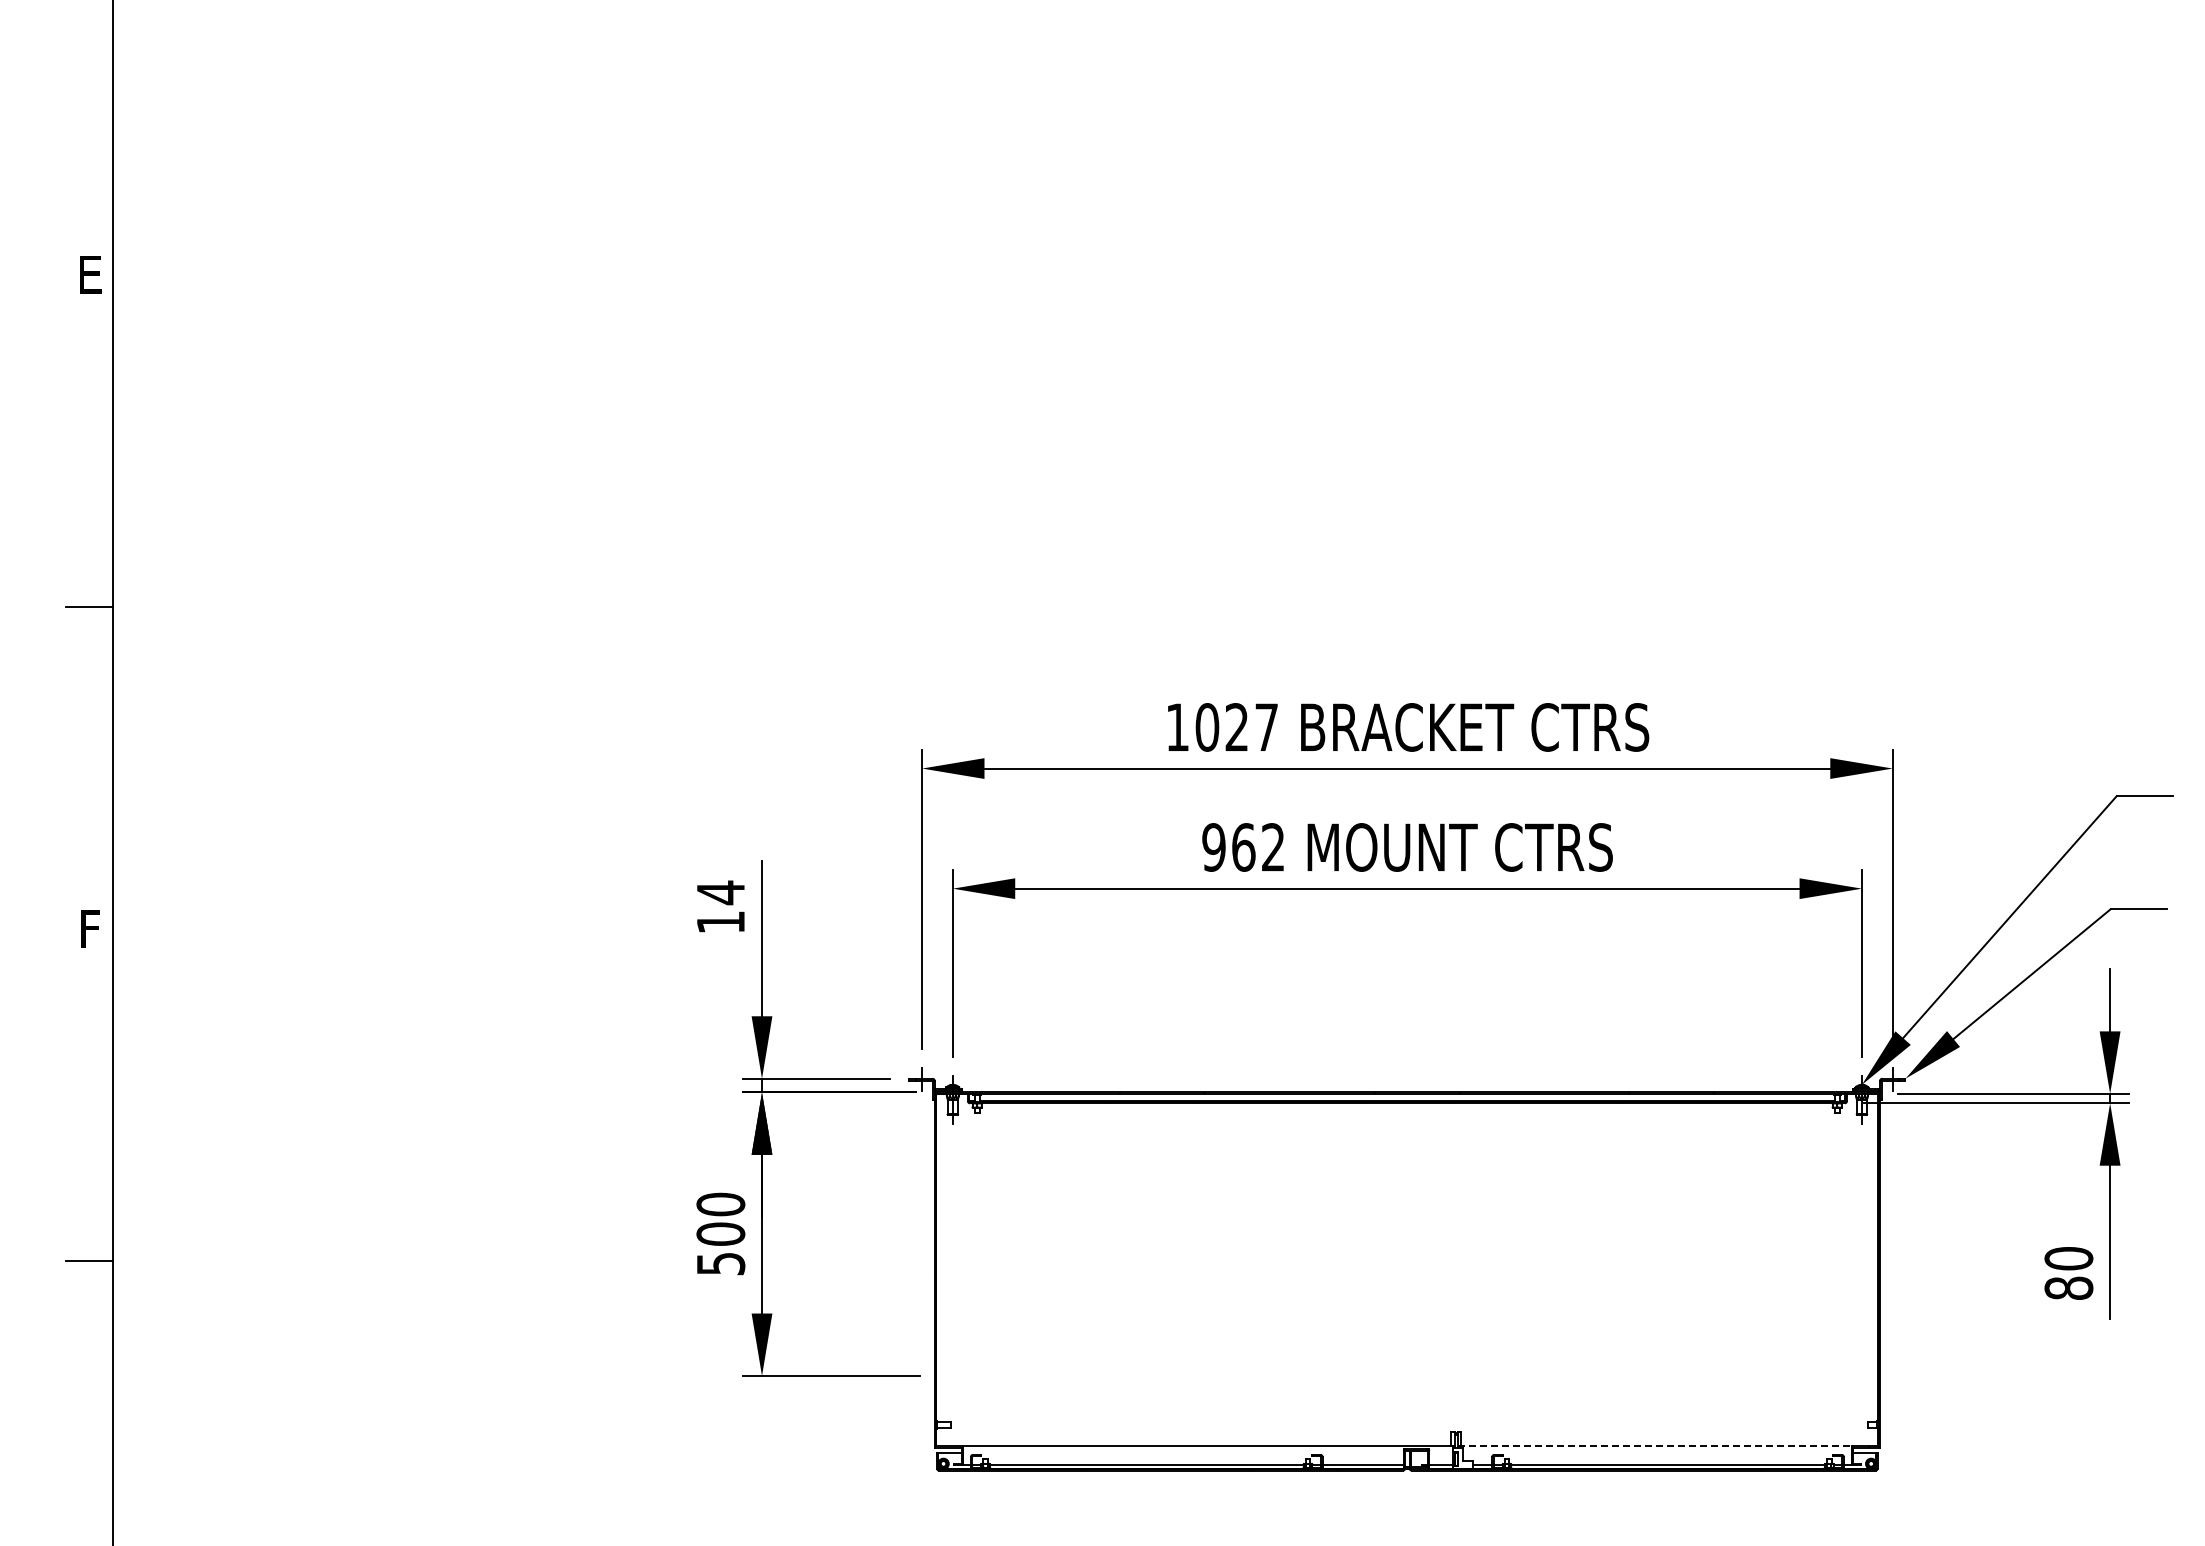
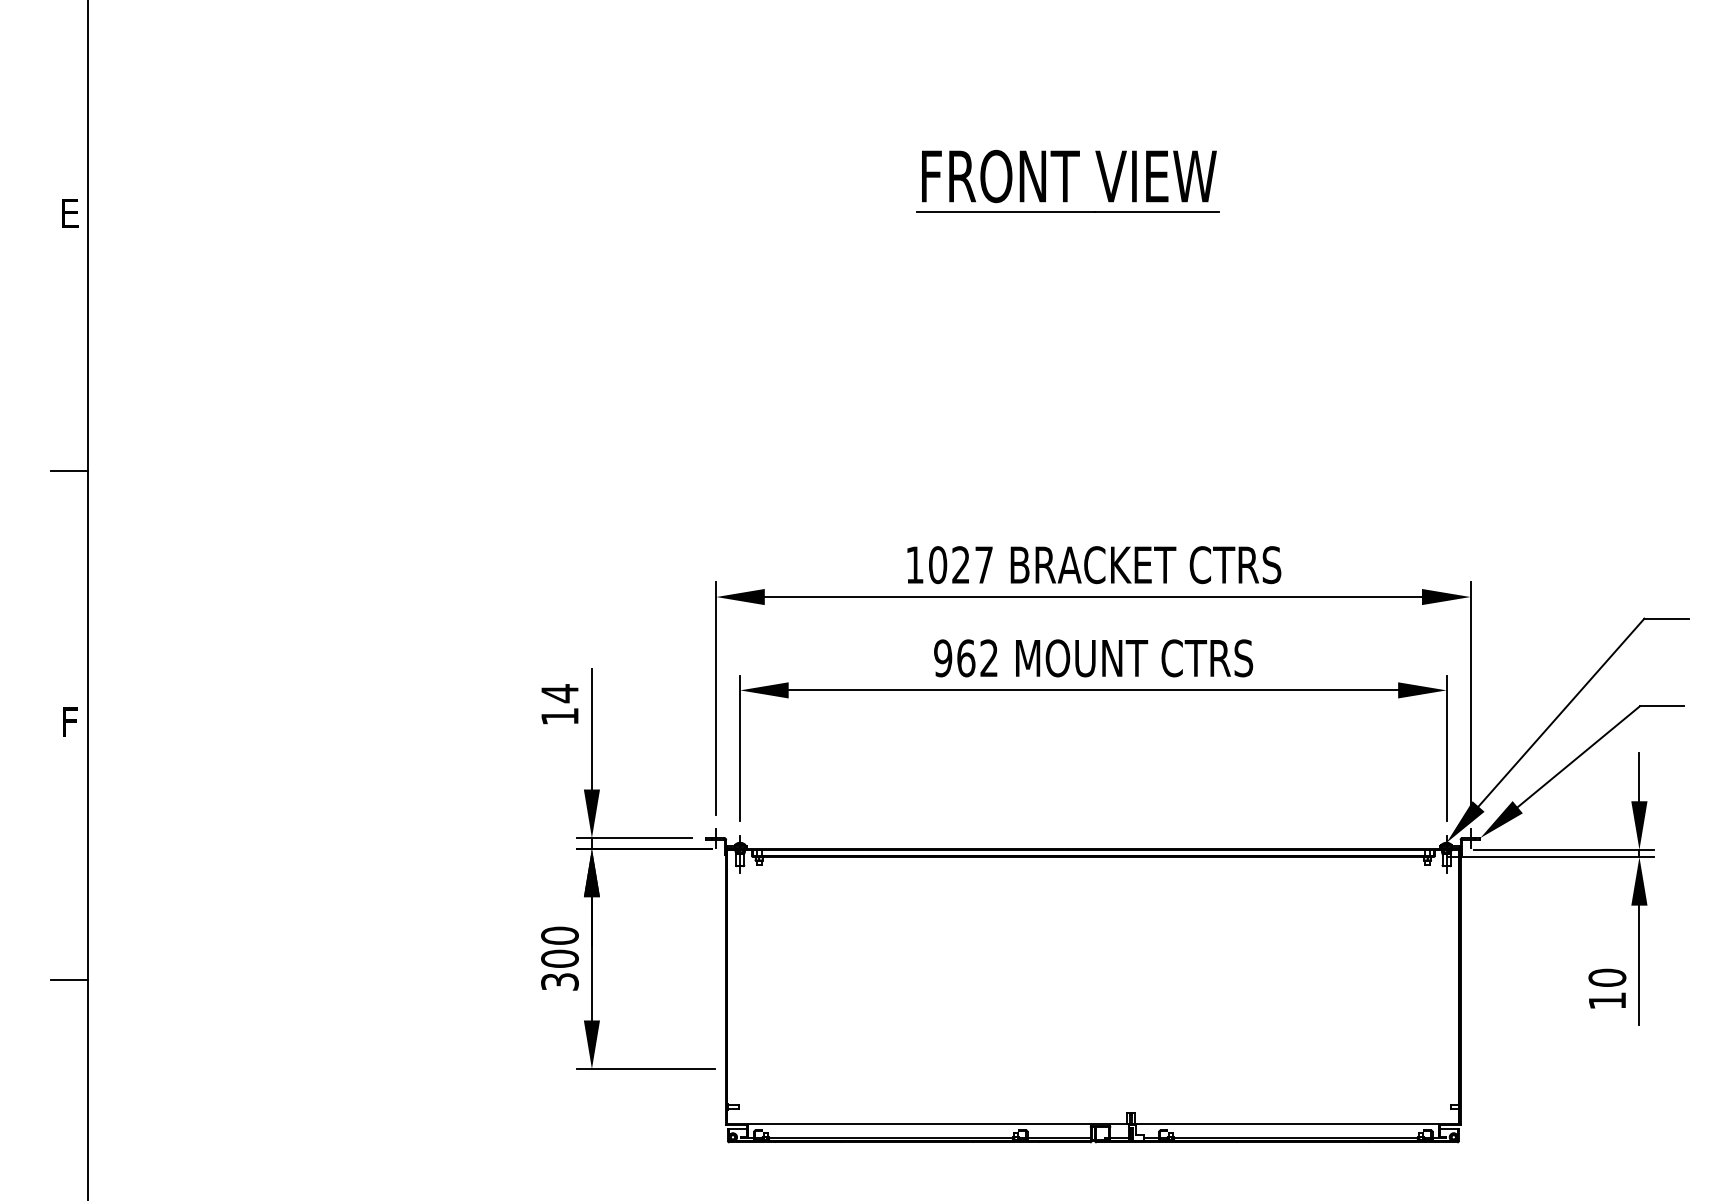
part: (1374, 233) -> (1067, 181), added
text: (720, 1263) -> (559, 981), 500 -> 300
text: (2068, 1287) -> (1607, 1000), 80 -> 10
line: (1654, 1446) -> (1285, 1123), dashed -> solid

